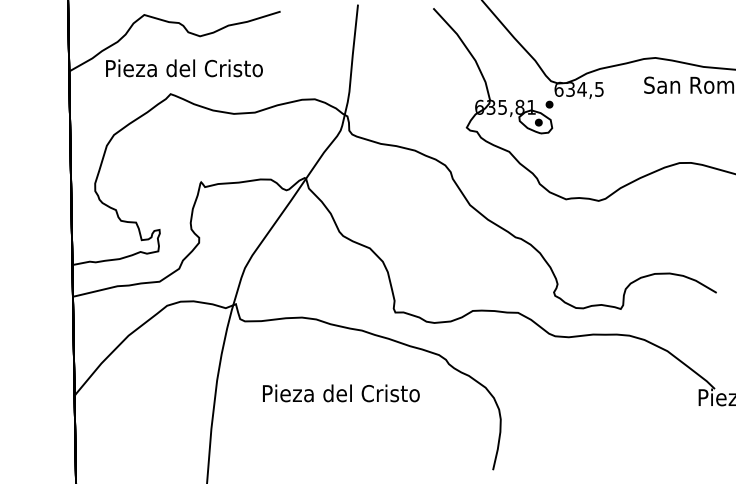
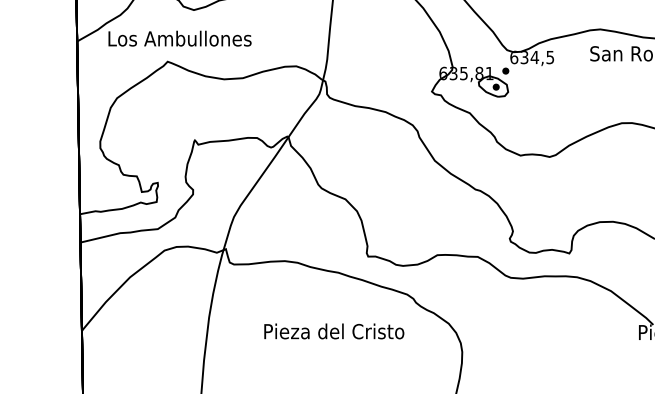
text: (184, 68) -> (180, 38), Pieza del Cristo -> Los Ambullones
text: (341, 393) -> (334, 331), moved

